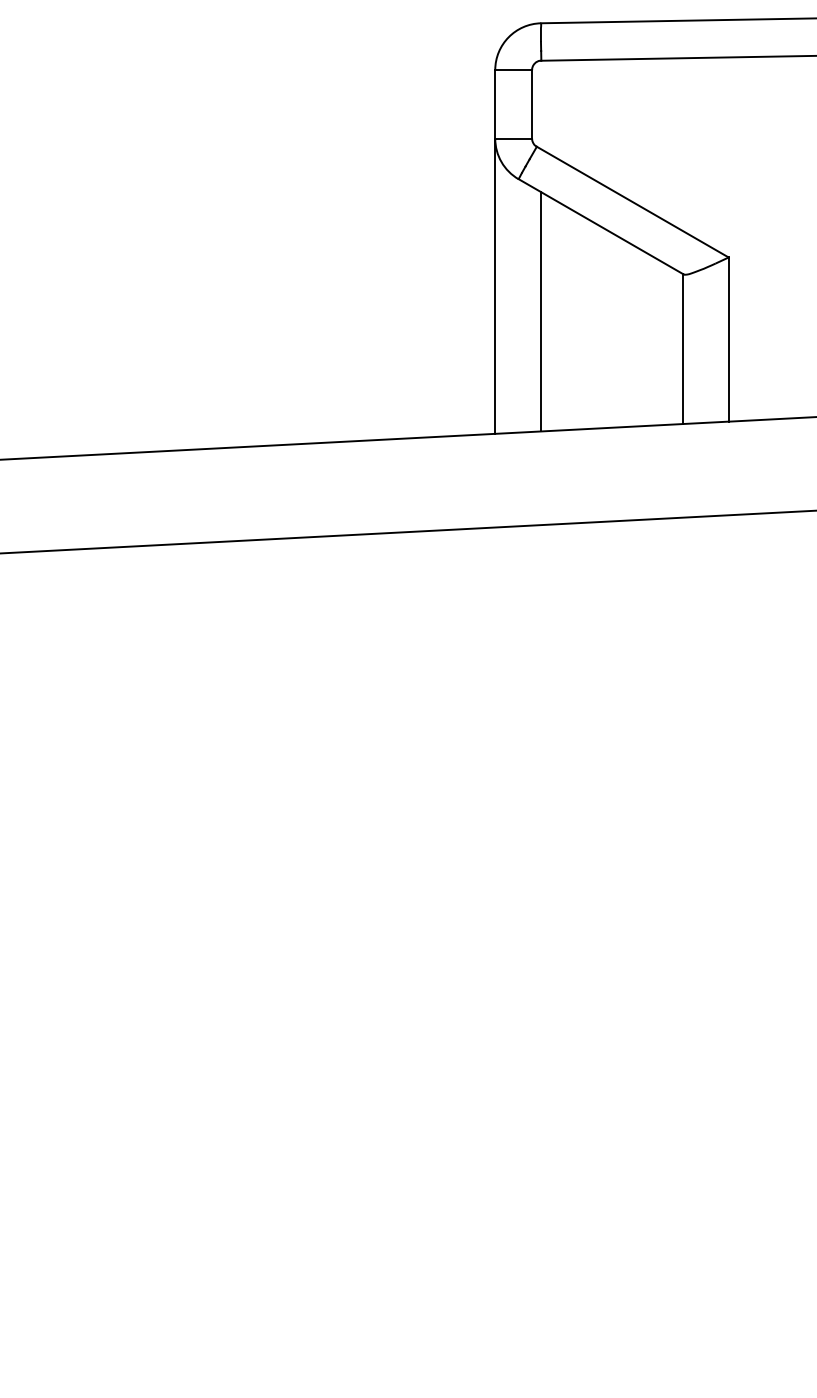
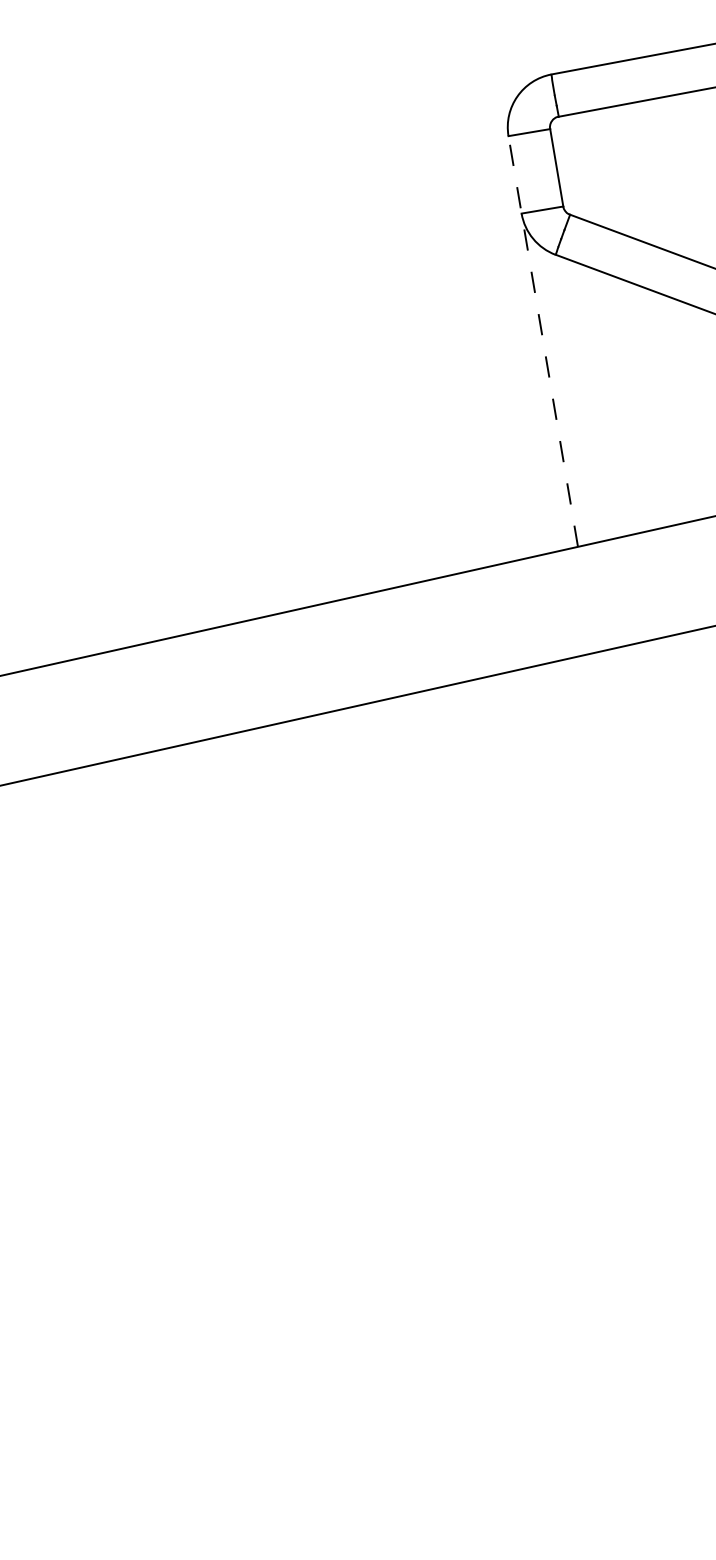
line: (495, 251) -> (543, 340), solid -> dashed
line: (541, 311) -> (606, 399), removed

